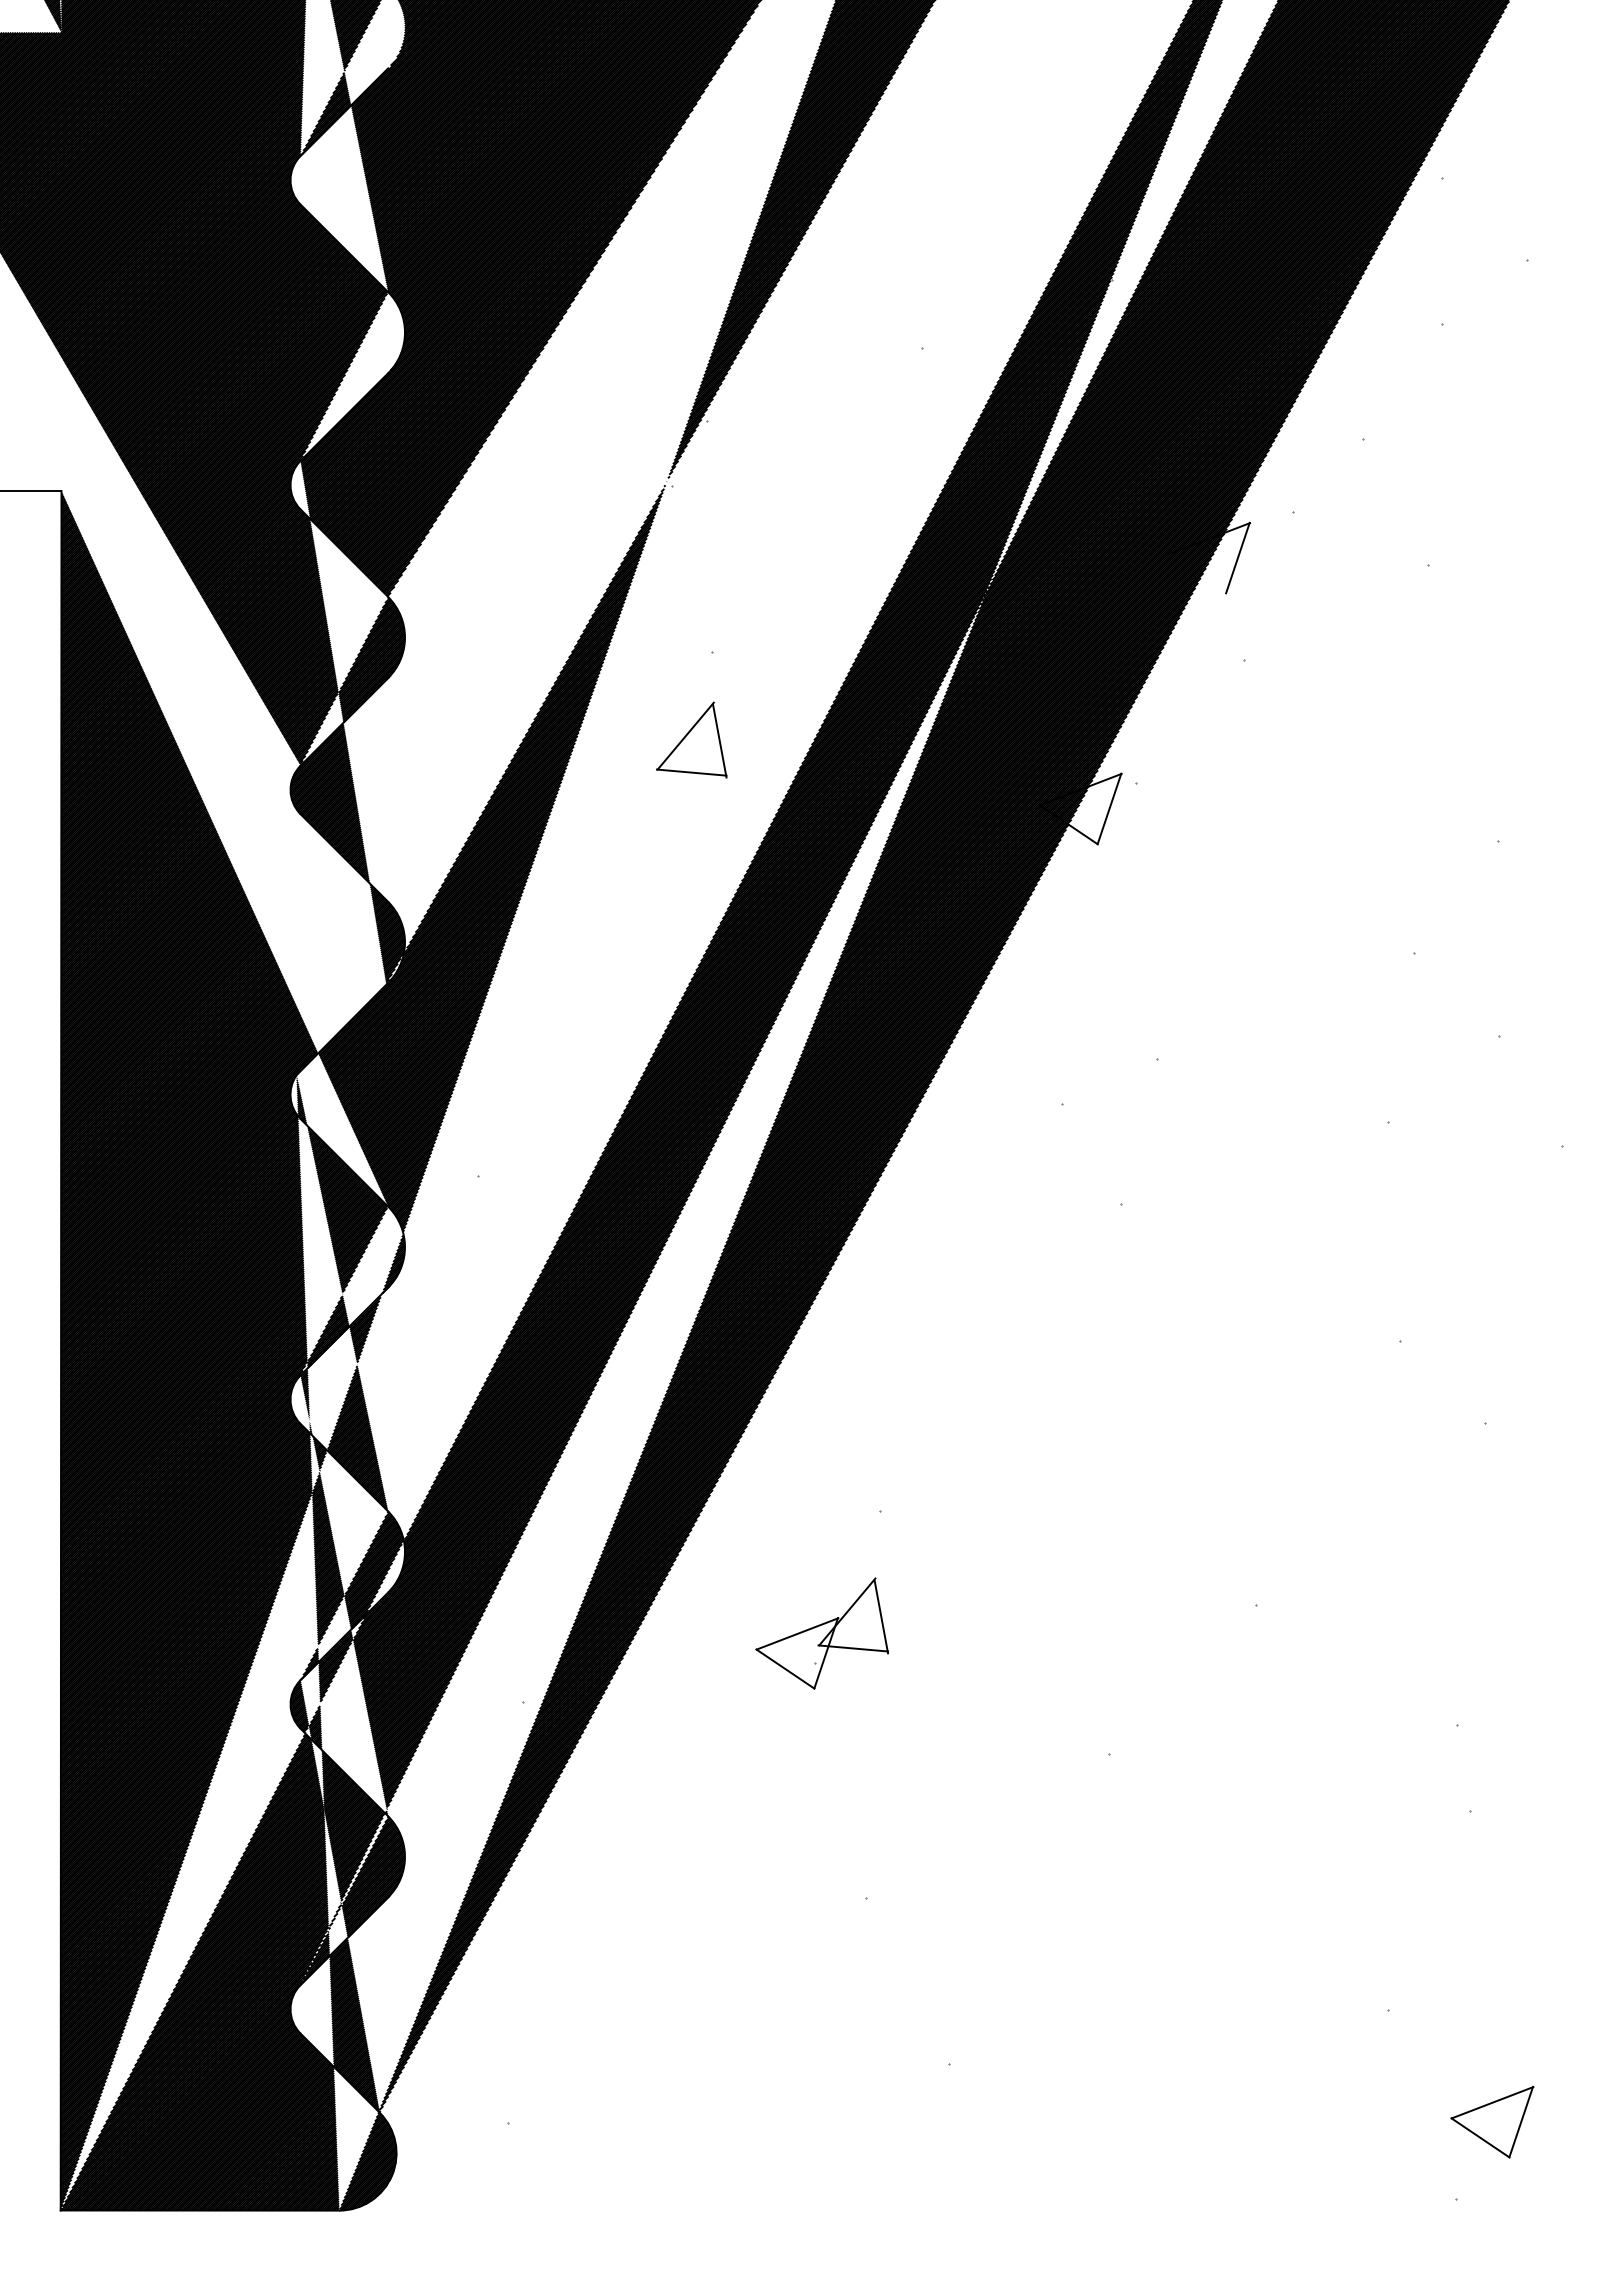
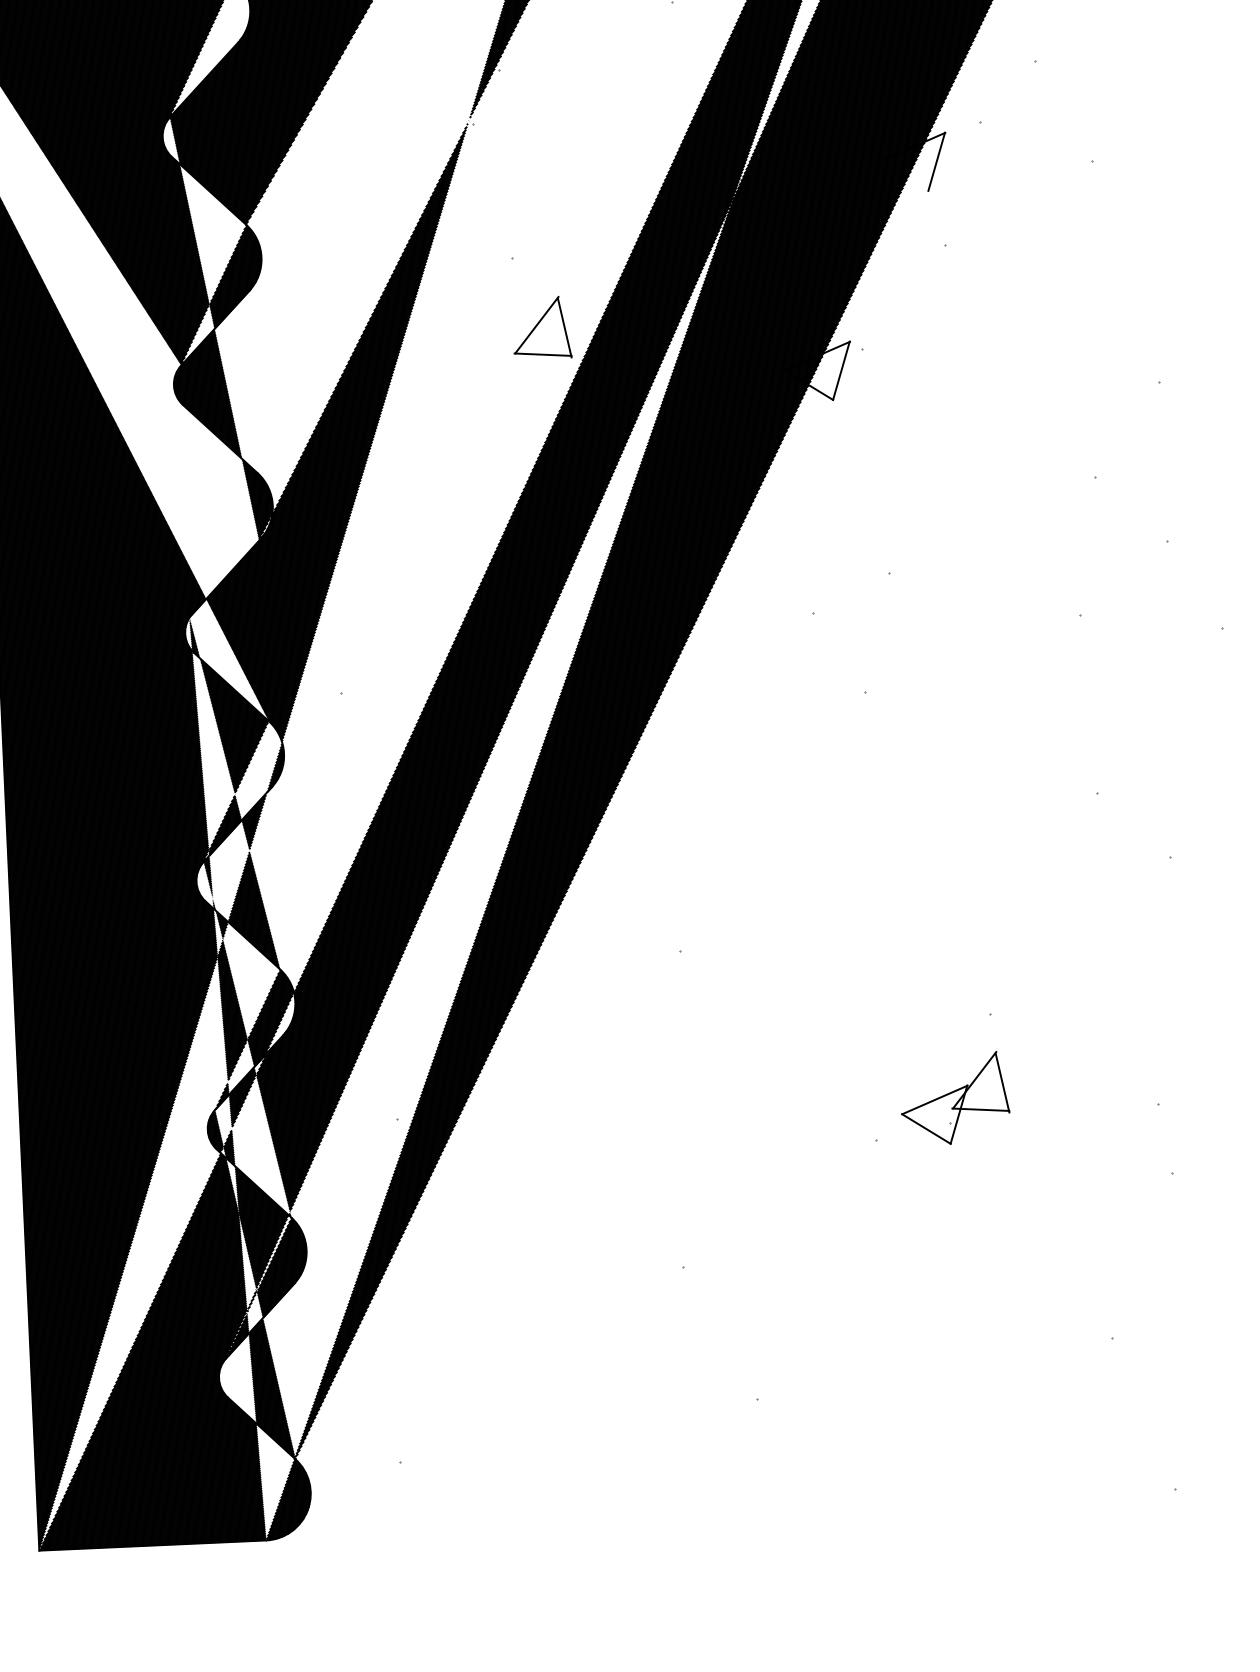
part: (691, 739) -> (541, 327), moved
part: (821, 1633) -> (954, 1098), moved
part: (1492, 2121) -> (1201, 1425), removed

